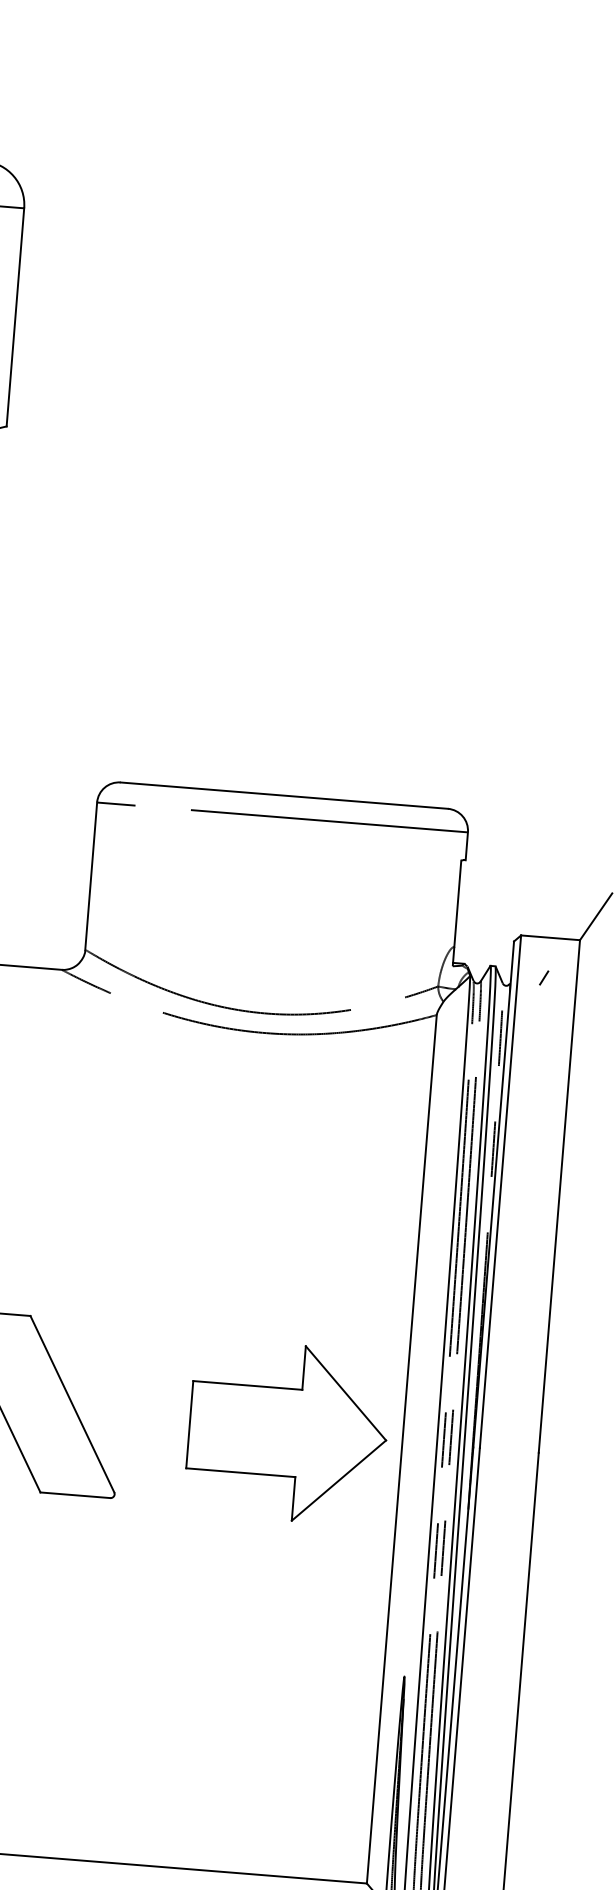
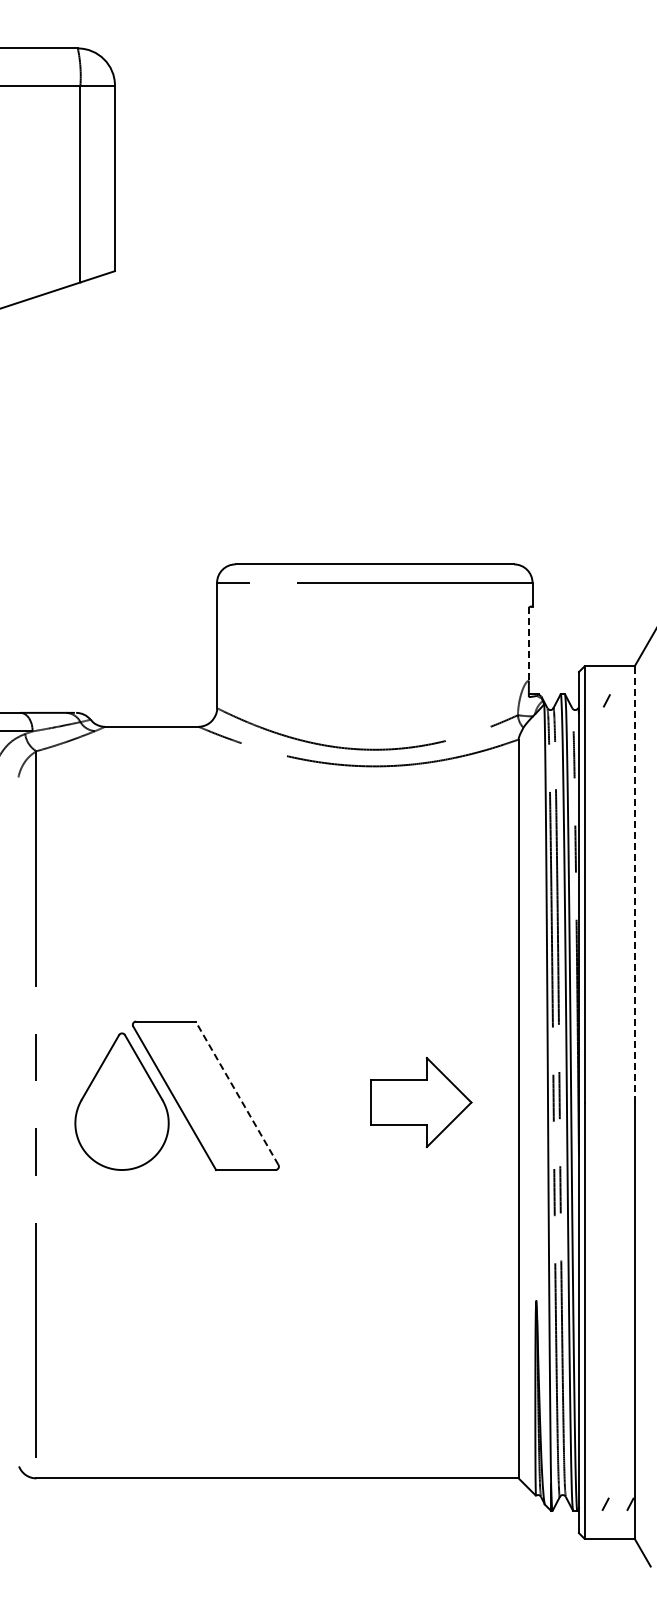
line: (457, 903) -> (528, 643), solid -> dashed
line: (559, 1196) -> (634, 884), solid -> dashed
line: (72, 1404) -> (237, 1093), solid -> dashed
part: (288, 1432) -> (421, 1102), size x0.6

